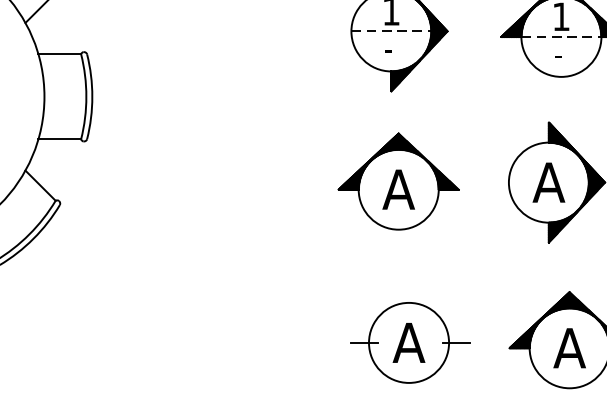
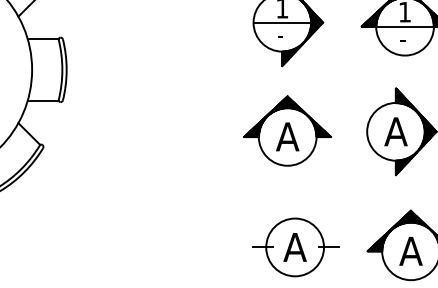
line: (391, 31) -> (282, 22), dashed -> solid
line: (562, 36) -> (405, 26), dashed -> solid

